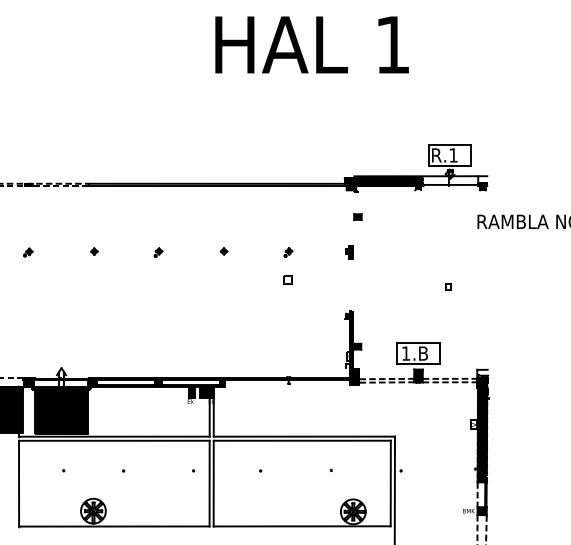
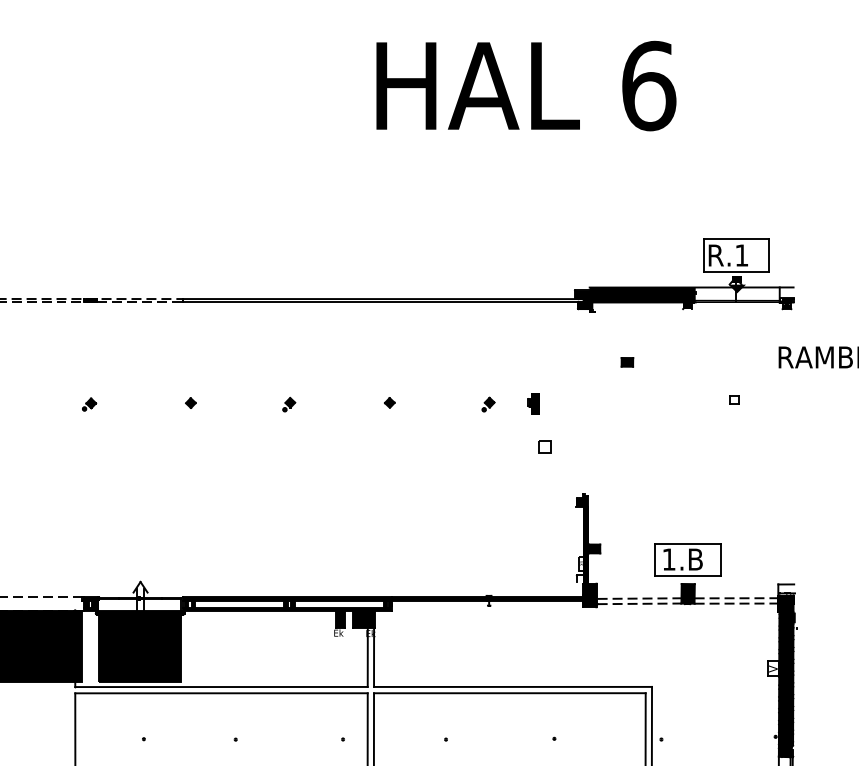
text: (392, 44) -> (648, 85), 1 -> 6
part: (357, 216) -> (626, 361), moved
part: (349, 252) -> (533, 404), moved
part: (287, 279) -> (543, 445), moved
part: (448, 286) -> (734, 399), moved

